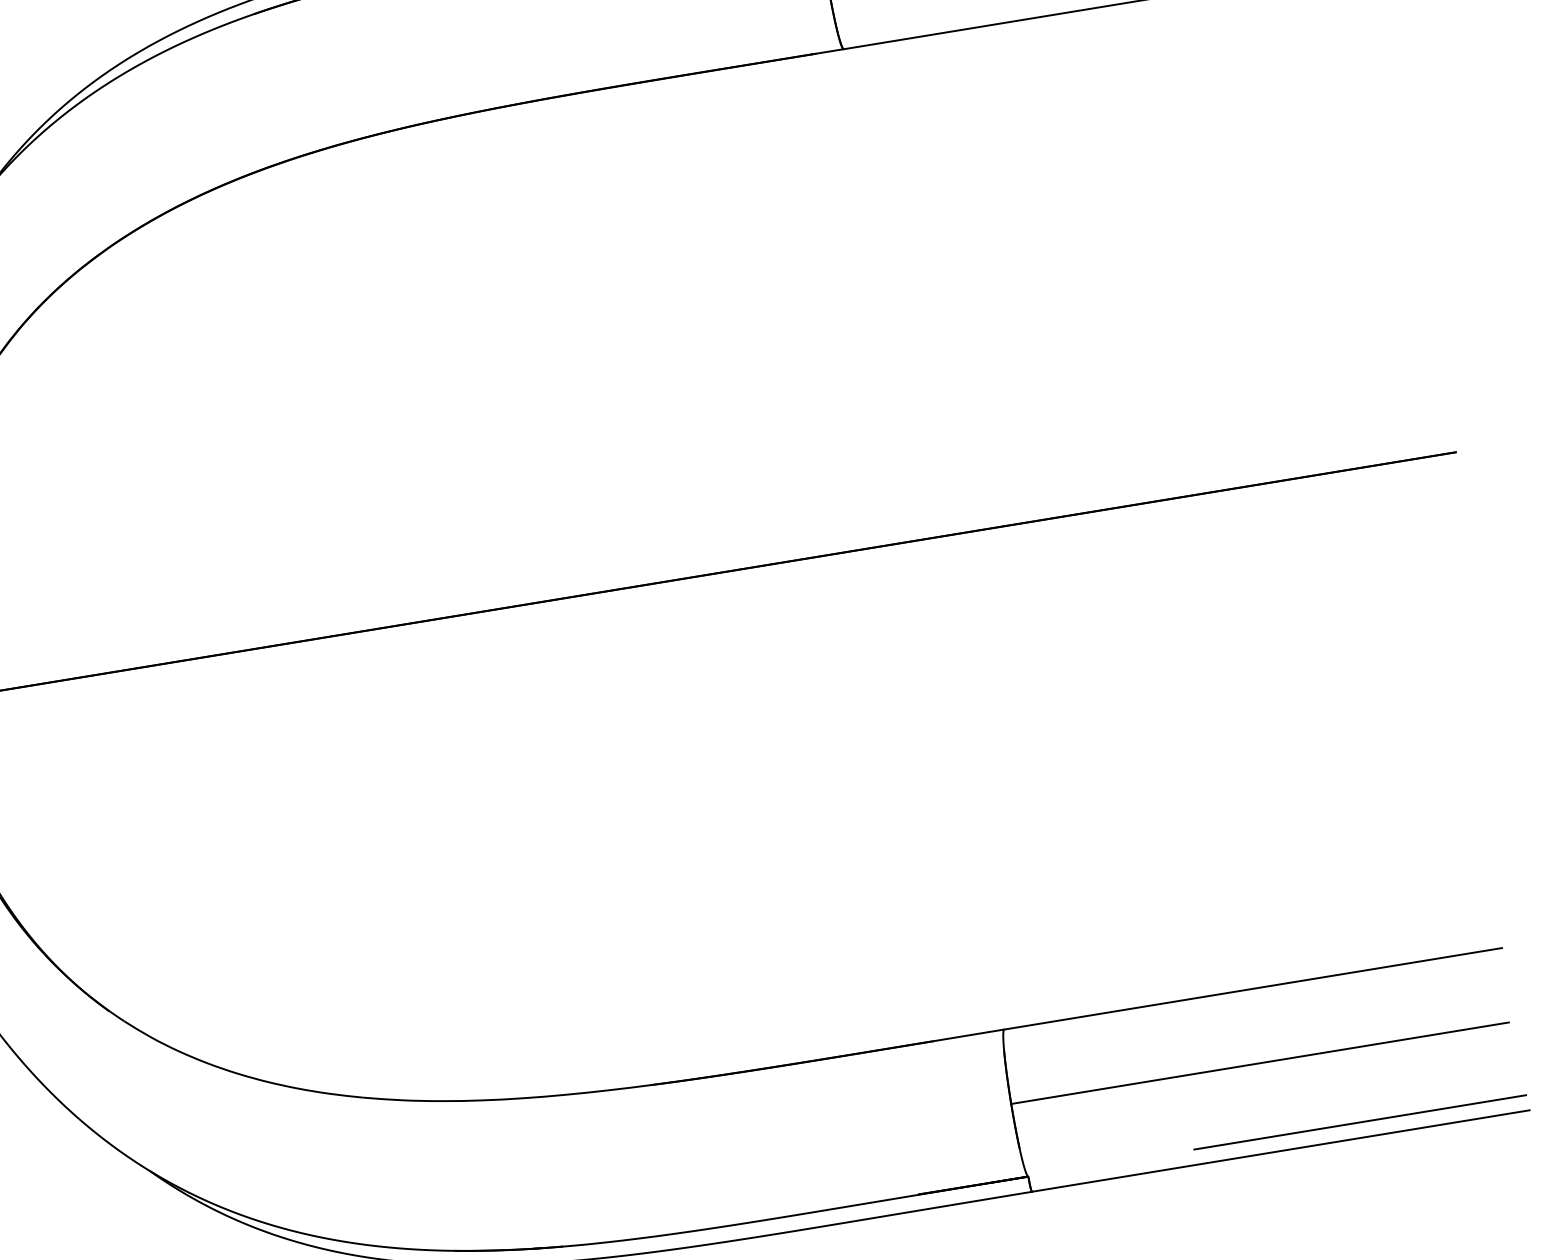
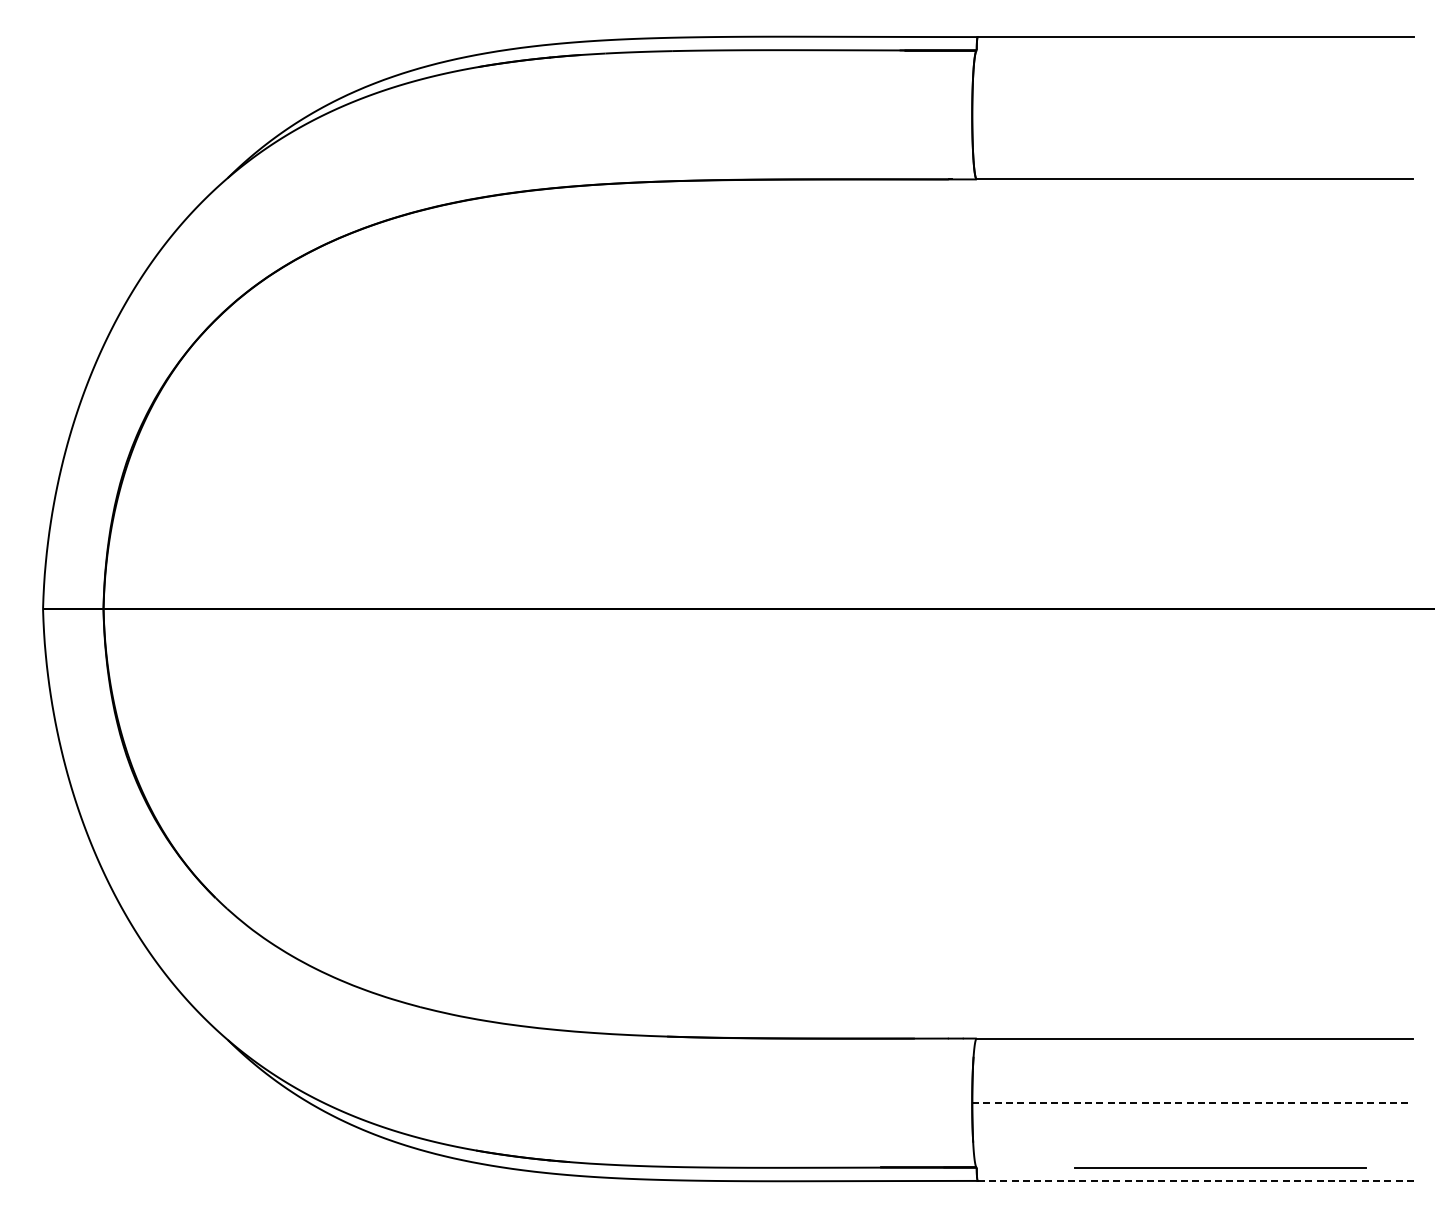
line: (1259, 1063) -> (1189, 1103), solid -> dashed
line: (1360, 1122) -> (1220, 1167), moved
line: (1281, 1150) -> (1196, 1180), solid -> dashed

